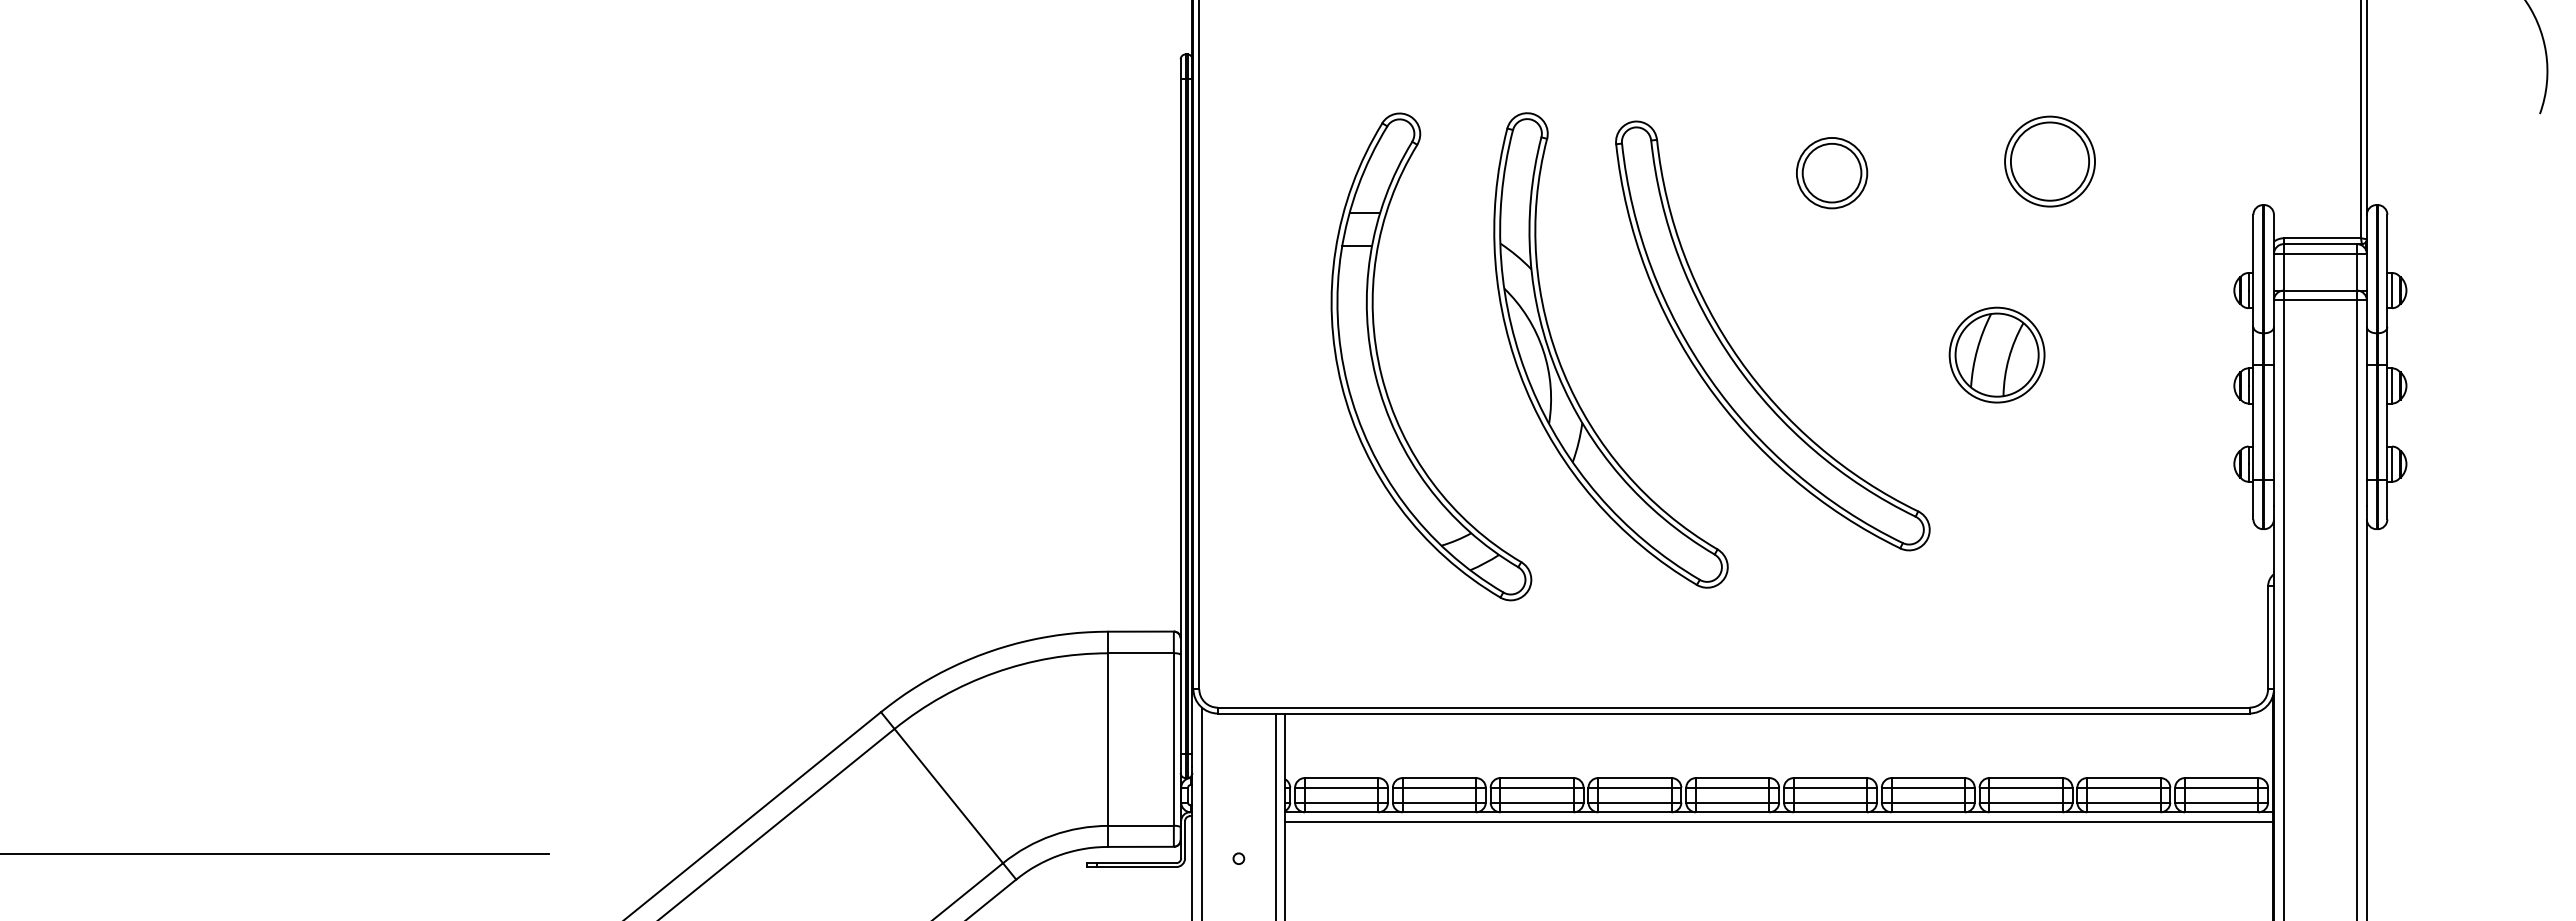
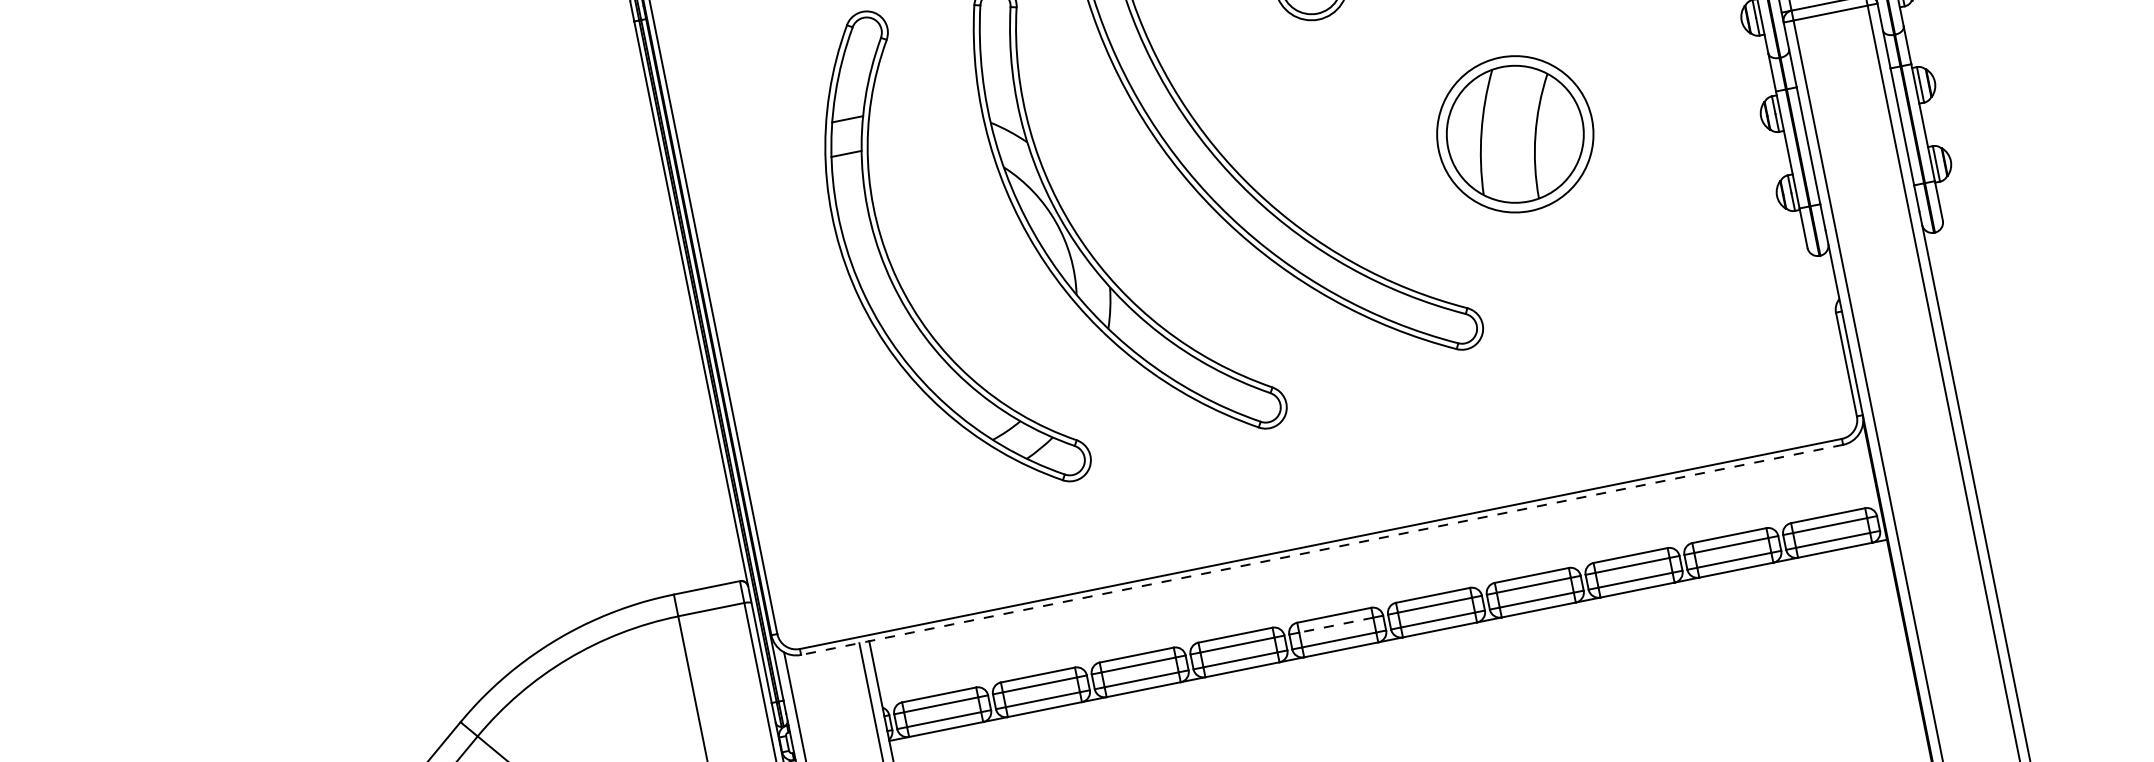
part: (1996, 354) -> (1514, 133), size x1.6
line: (1733, 713) -> (1321, 549), solid -> dashed
line: (1732, 787) -> (1335, 624), solid -> dashed
line: (1778, 822) -> (1389, 650), removed

